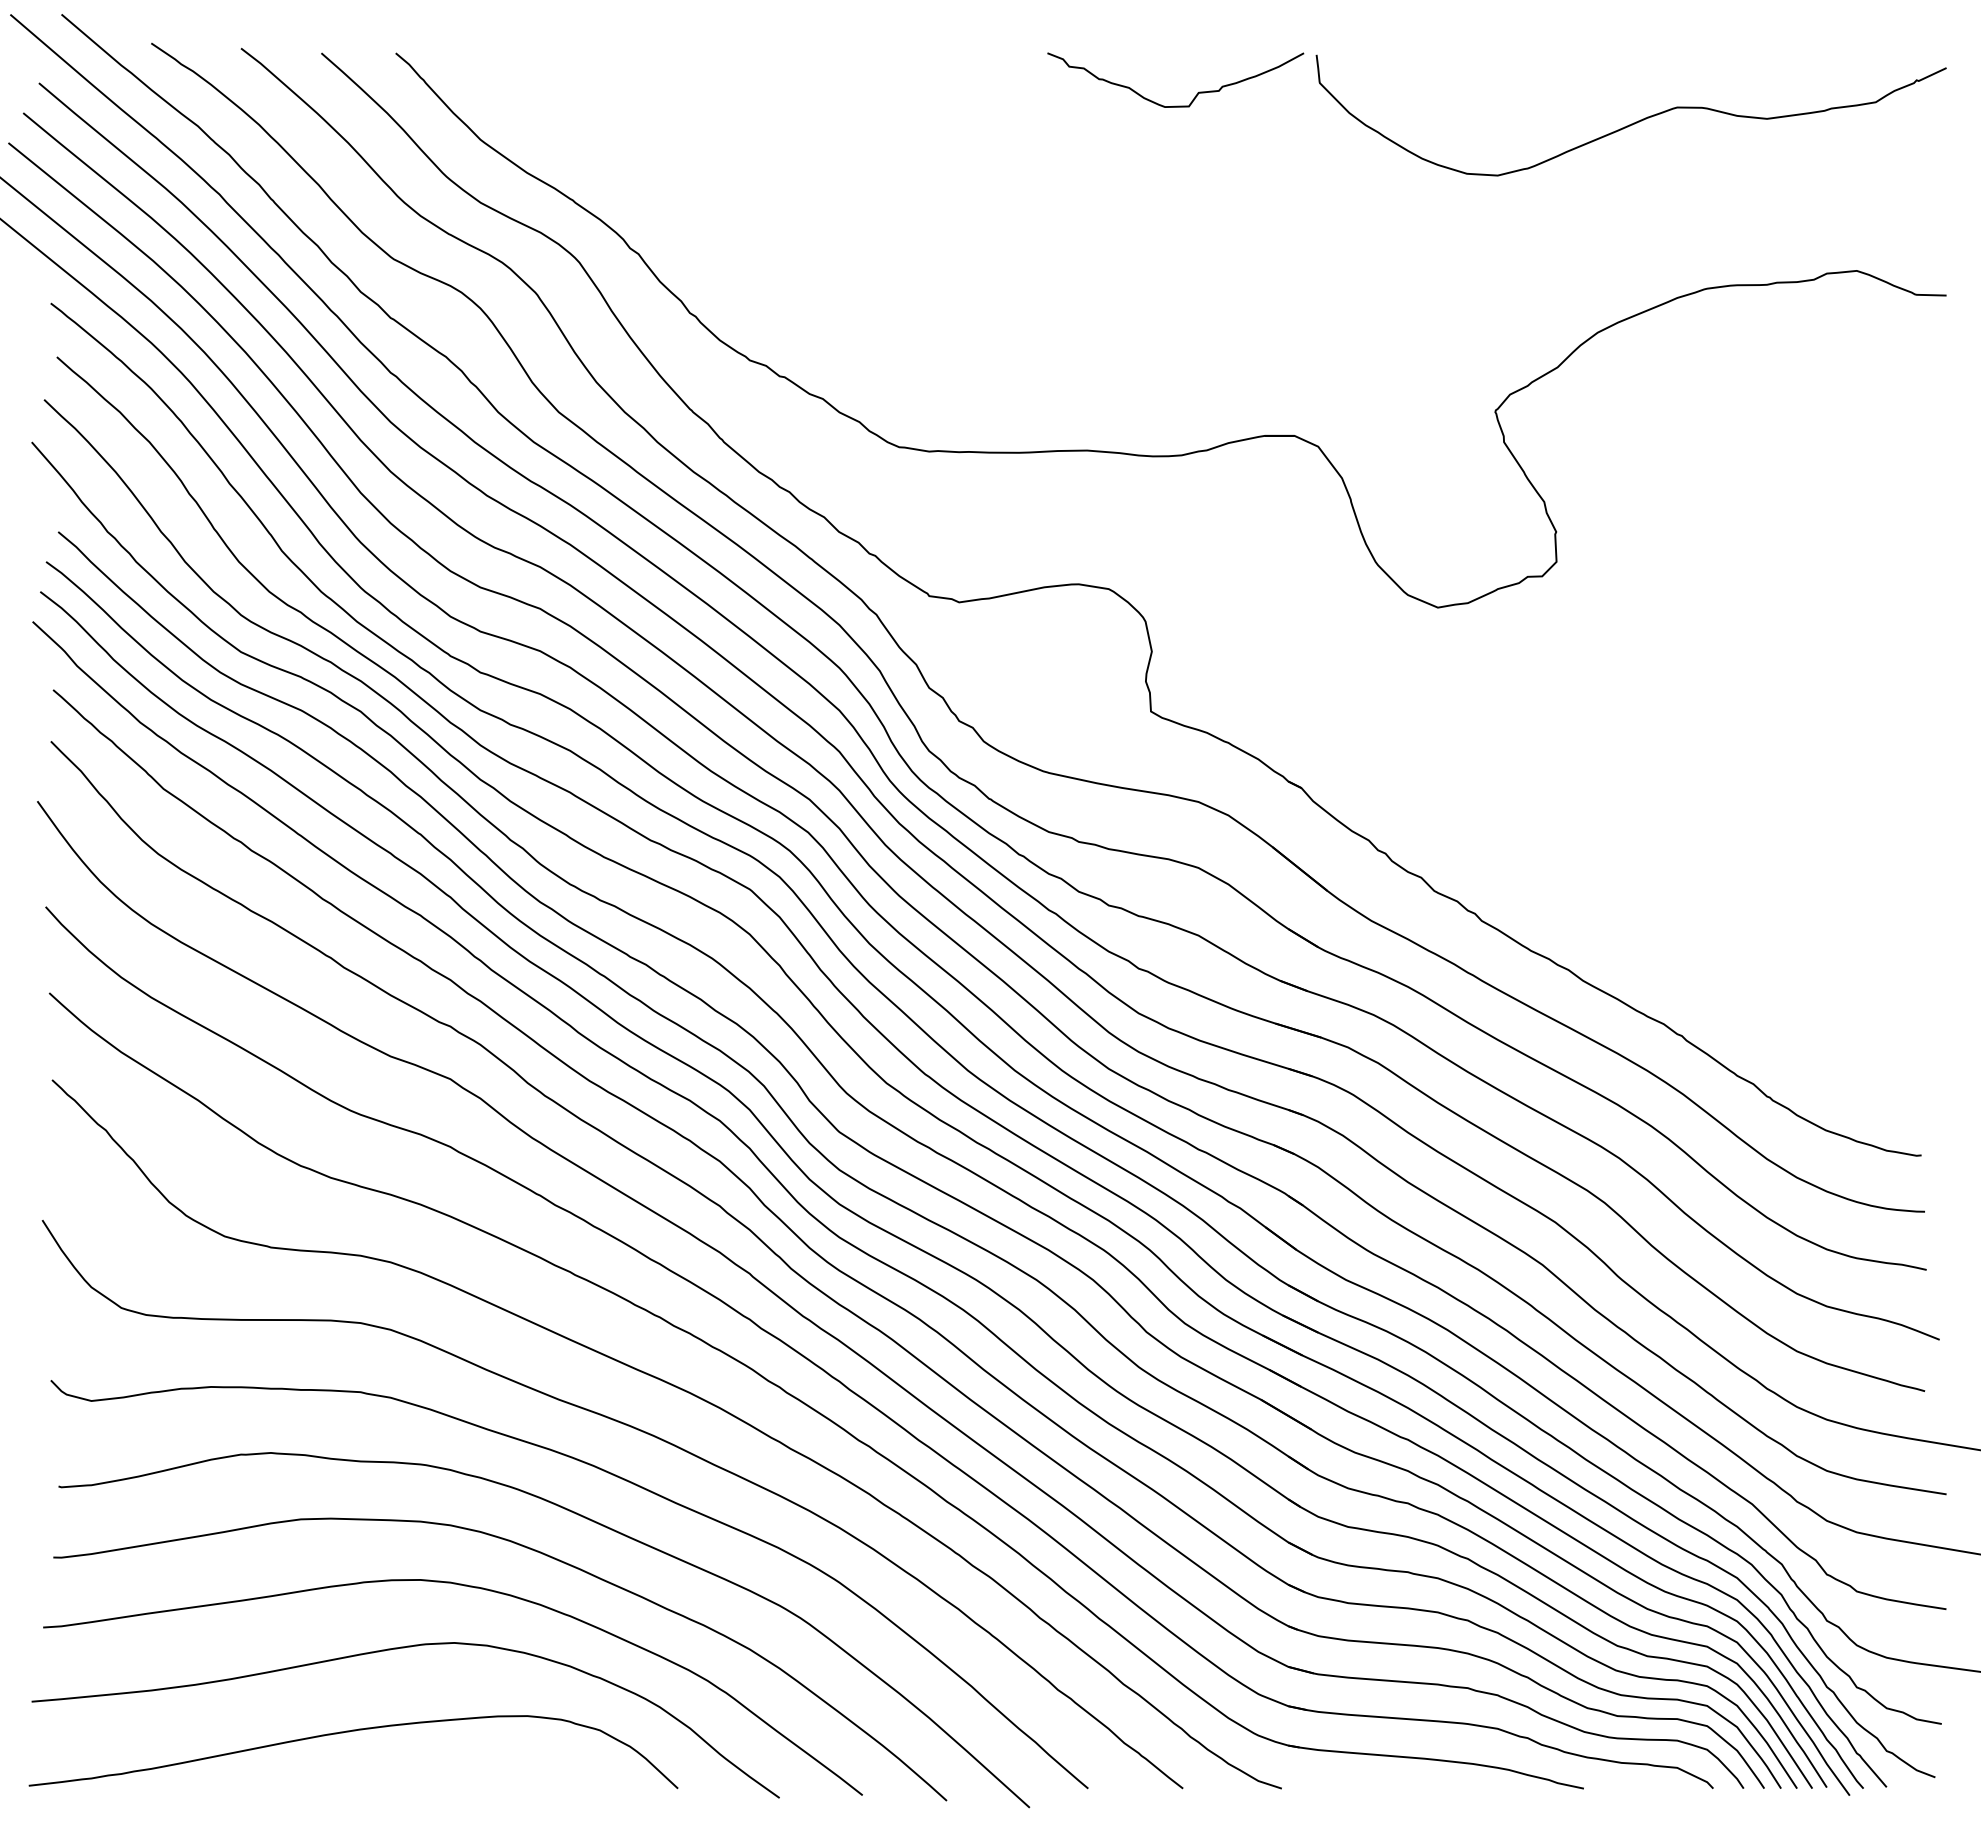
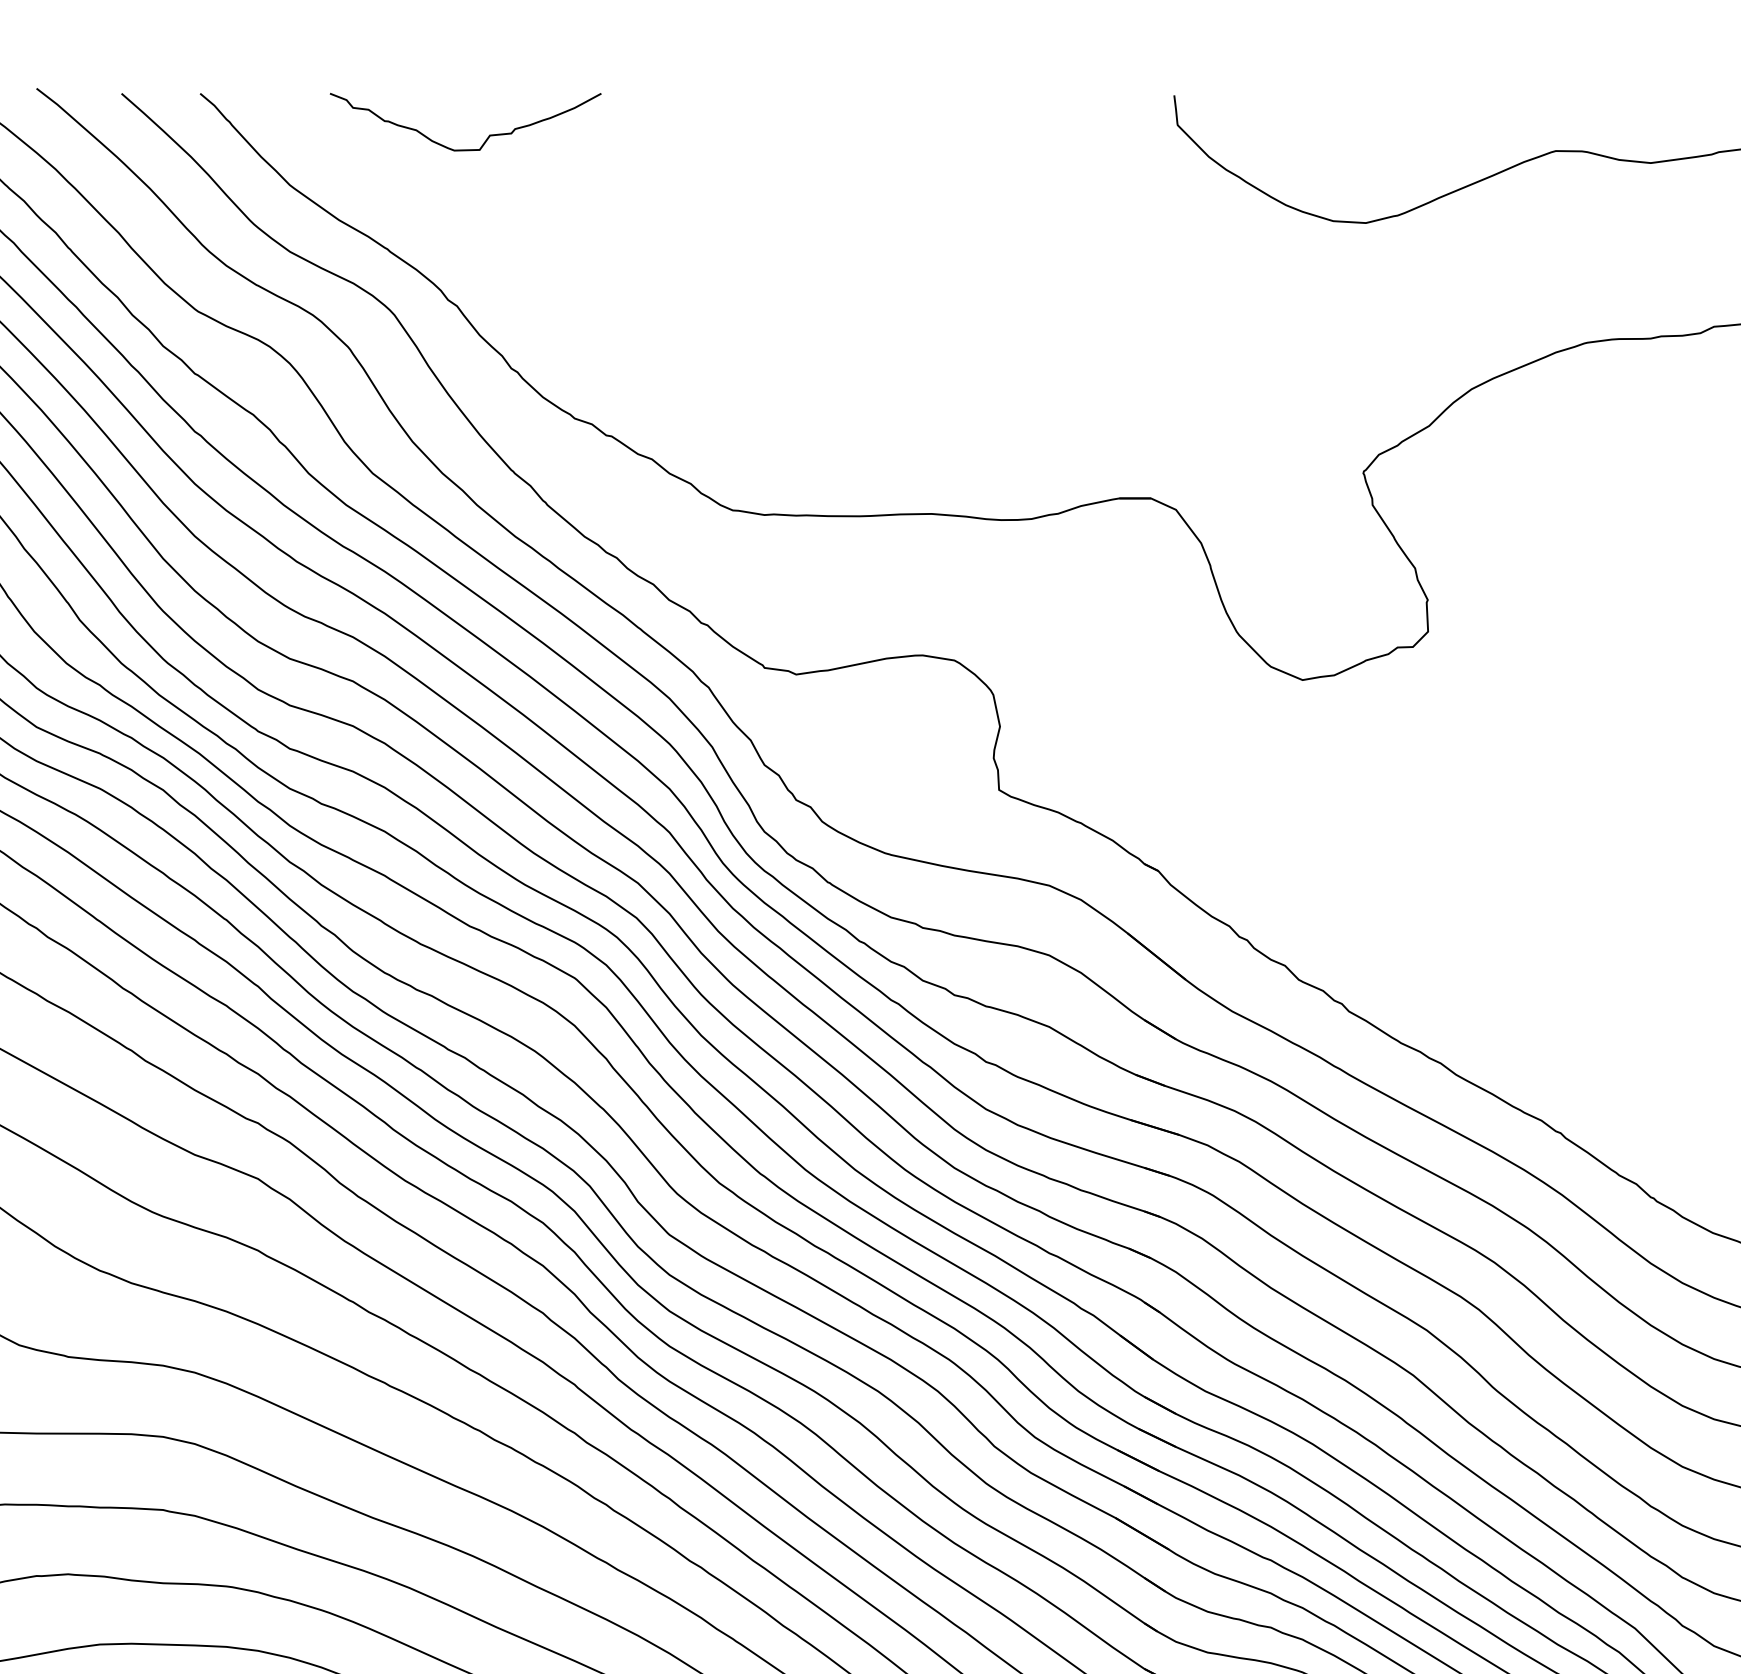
curve: (1194, 96) -> (485, 139), moved

